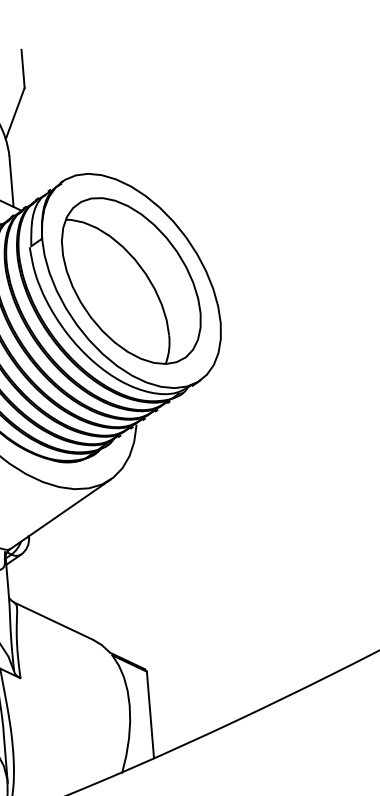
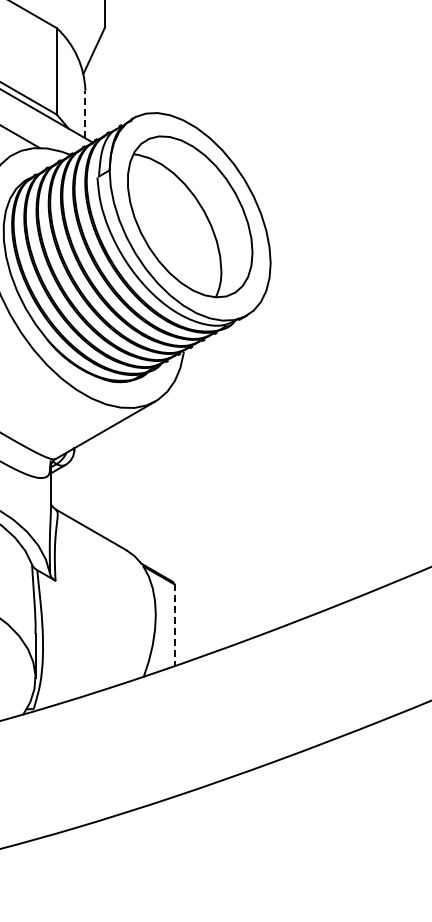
line: (11, 181) -> (85, 114), solid -> dashed
line: (150, 715) -> (174, 625), solid -> dashed

